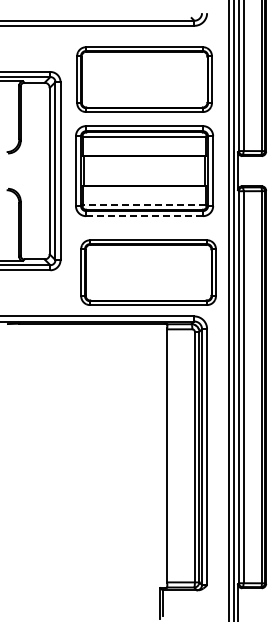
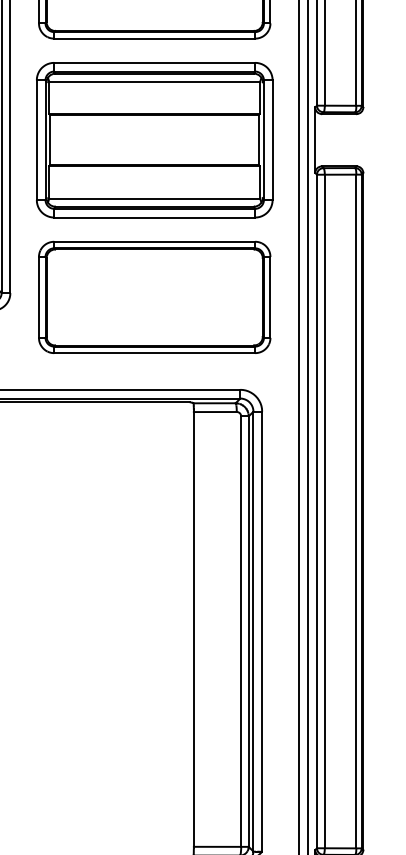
line: (144, 205) -> (154, 199), dashed -> solid
line: (144, 216) -> (154, 218), dashed -> solid
part: (148, 272) -> (154, 297), moved

